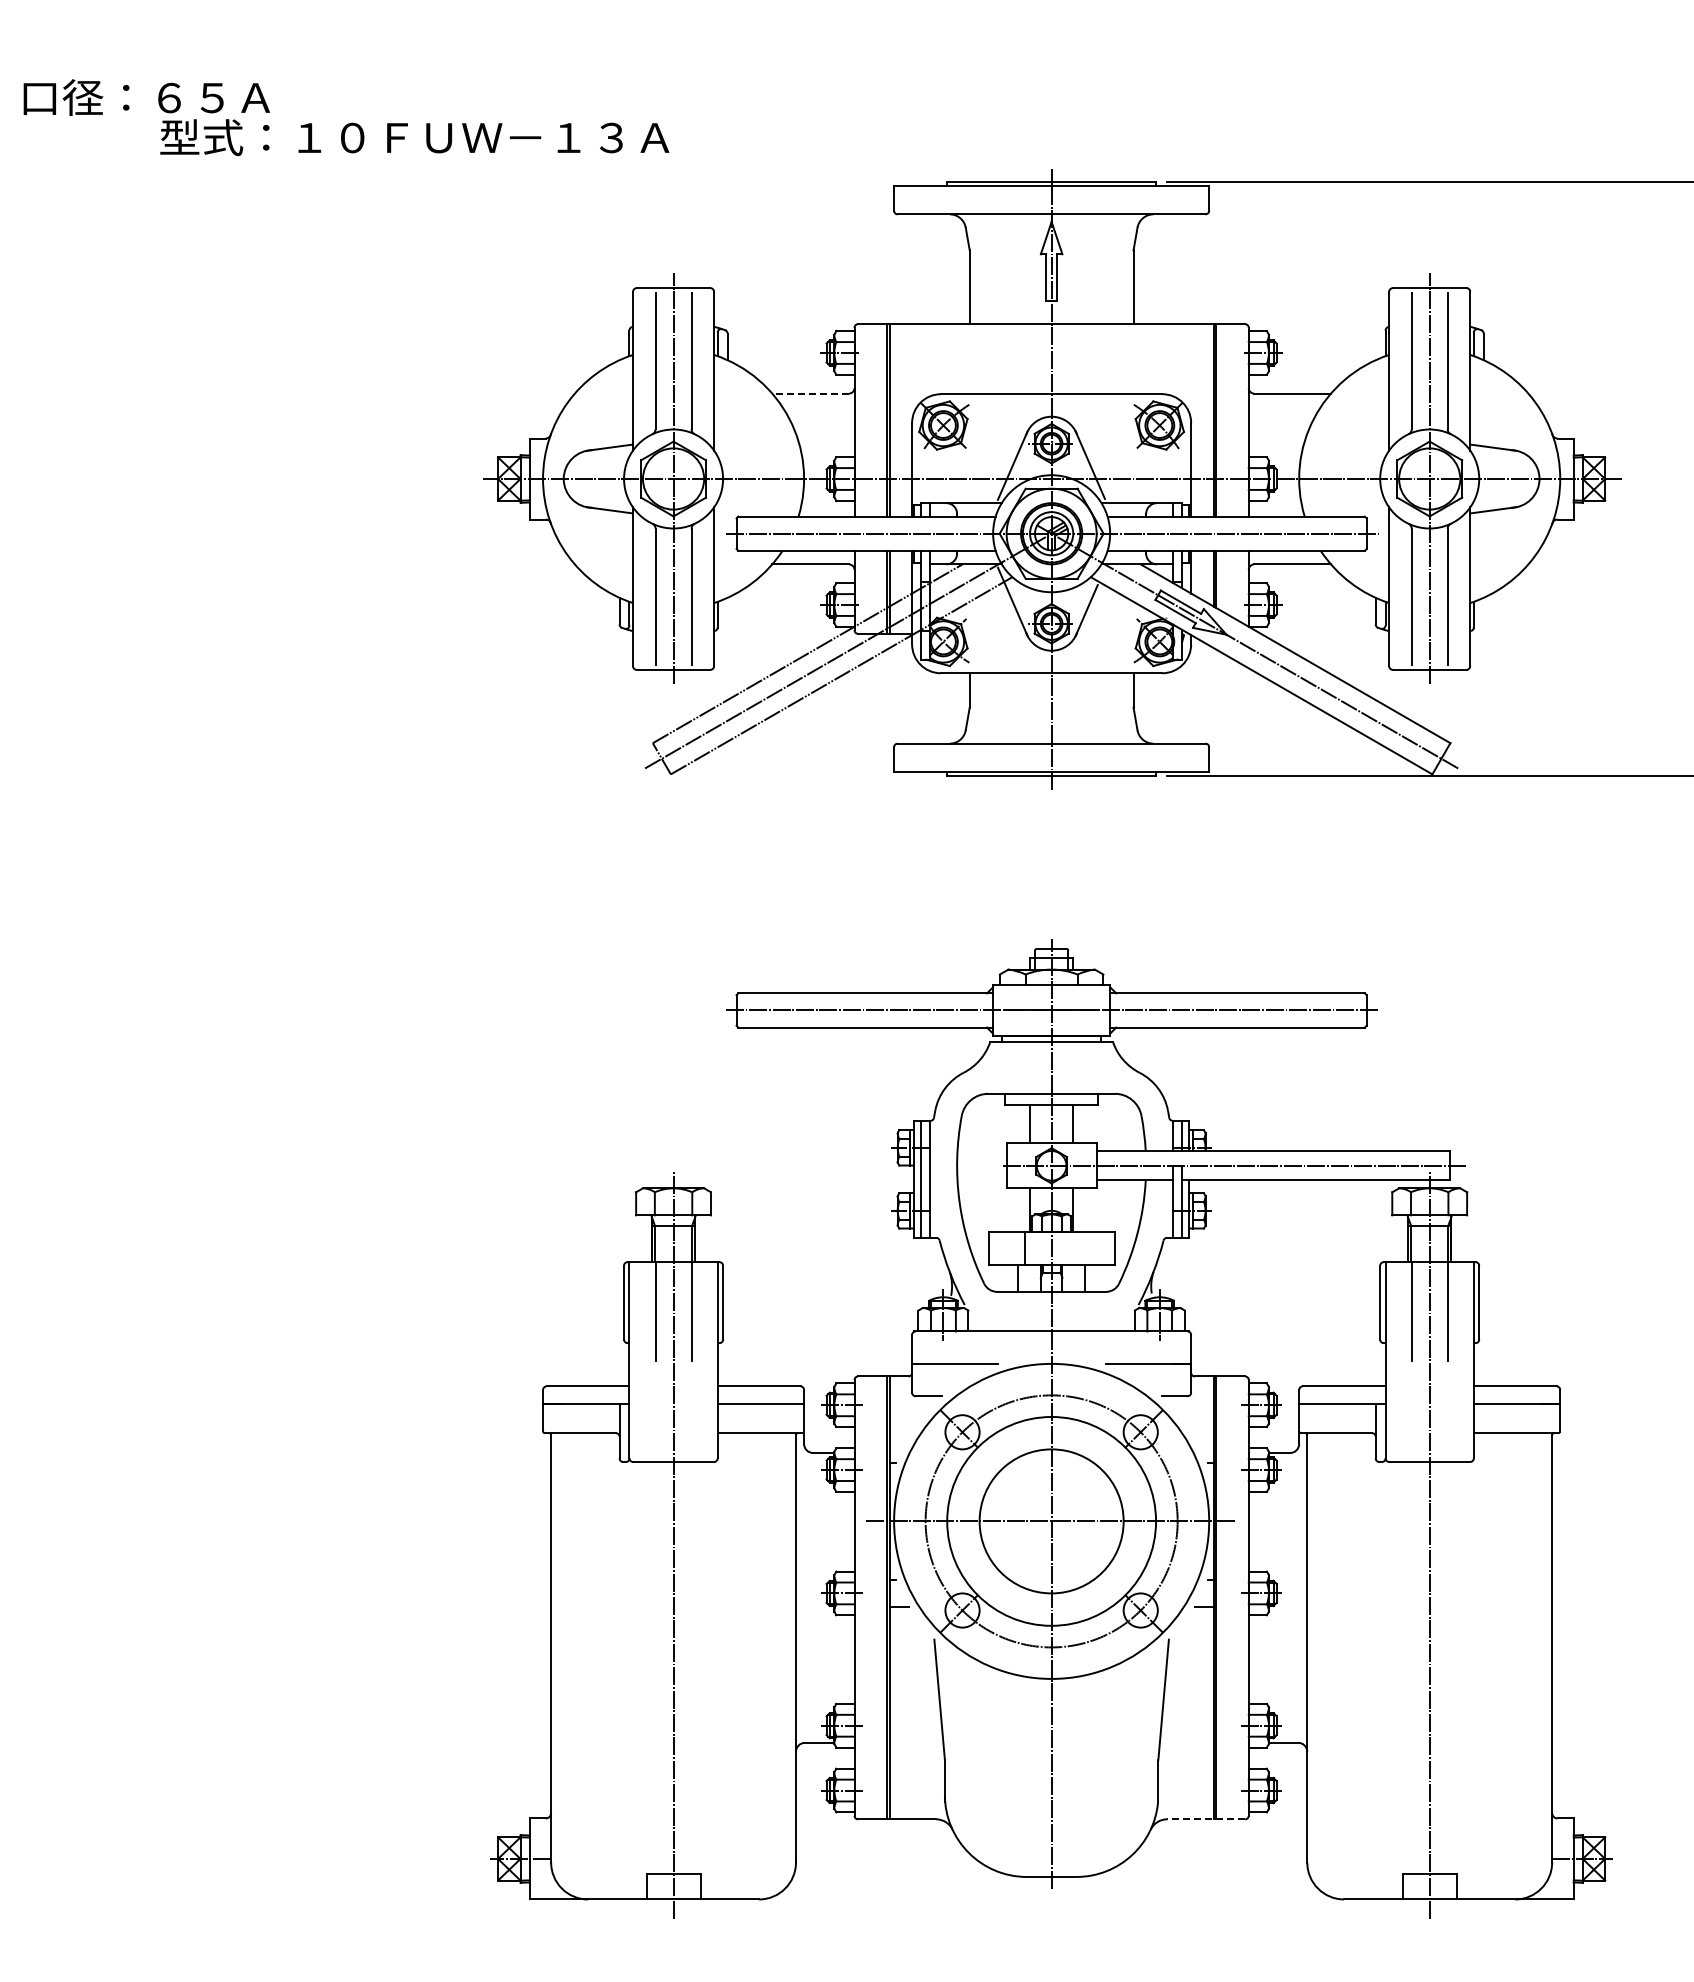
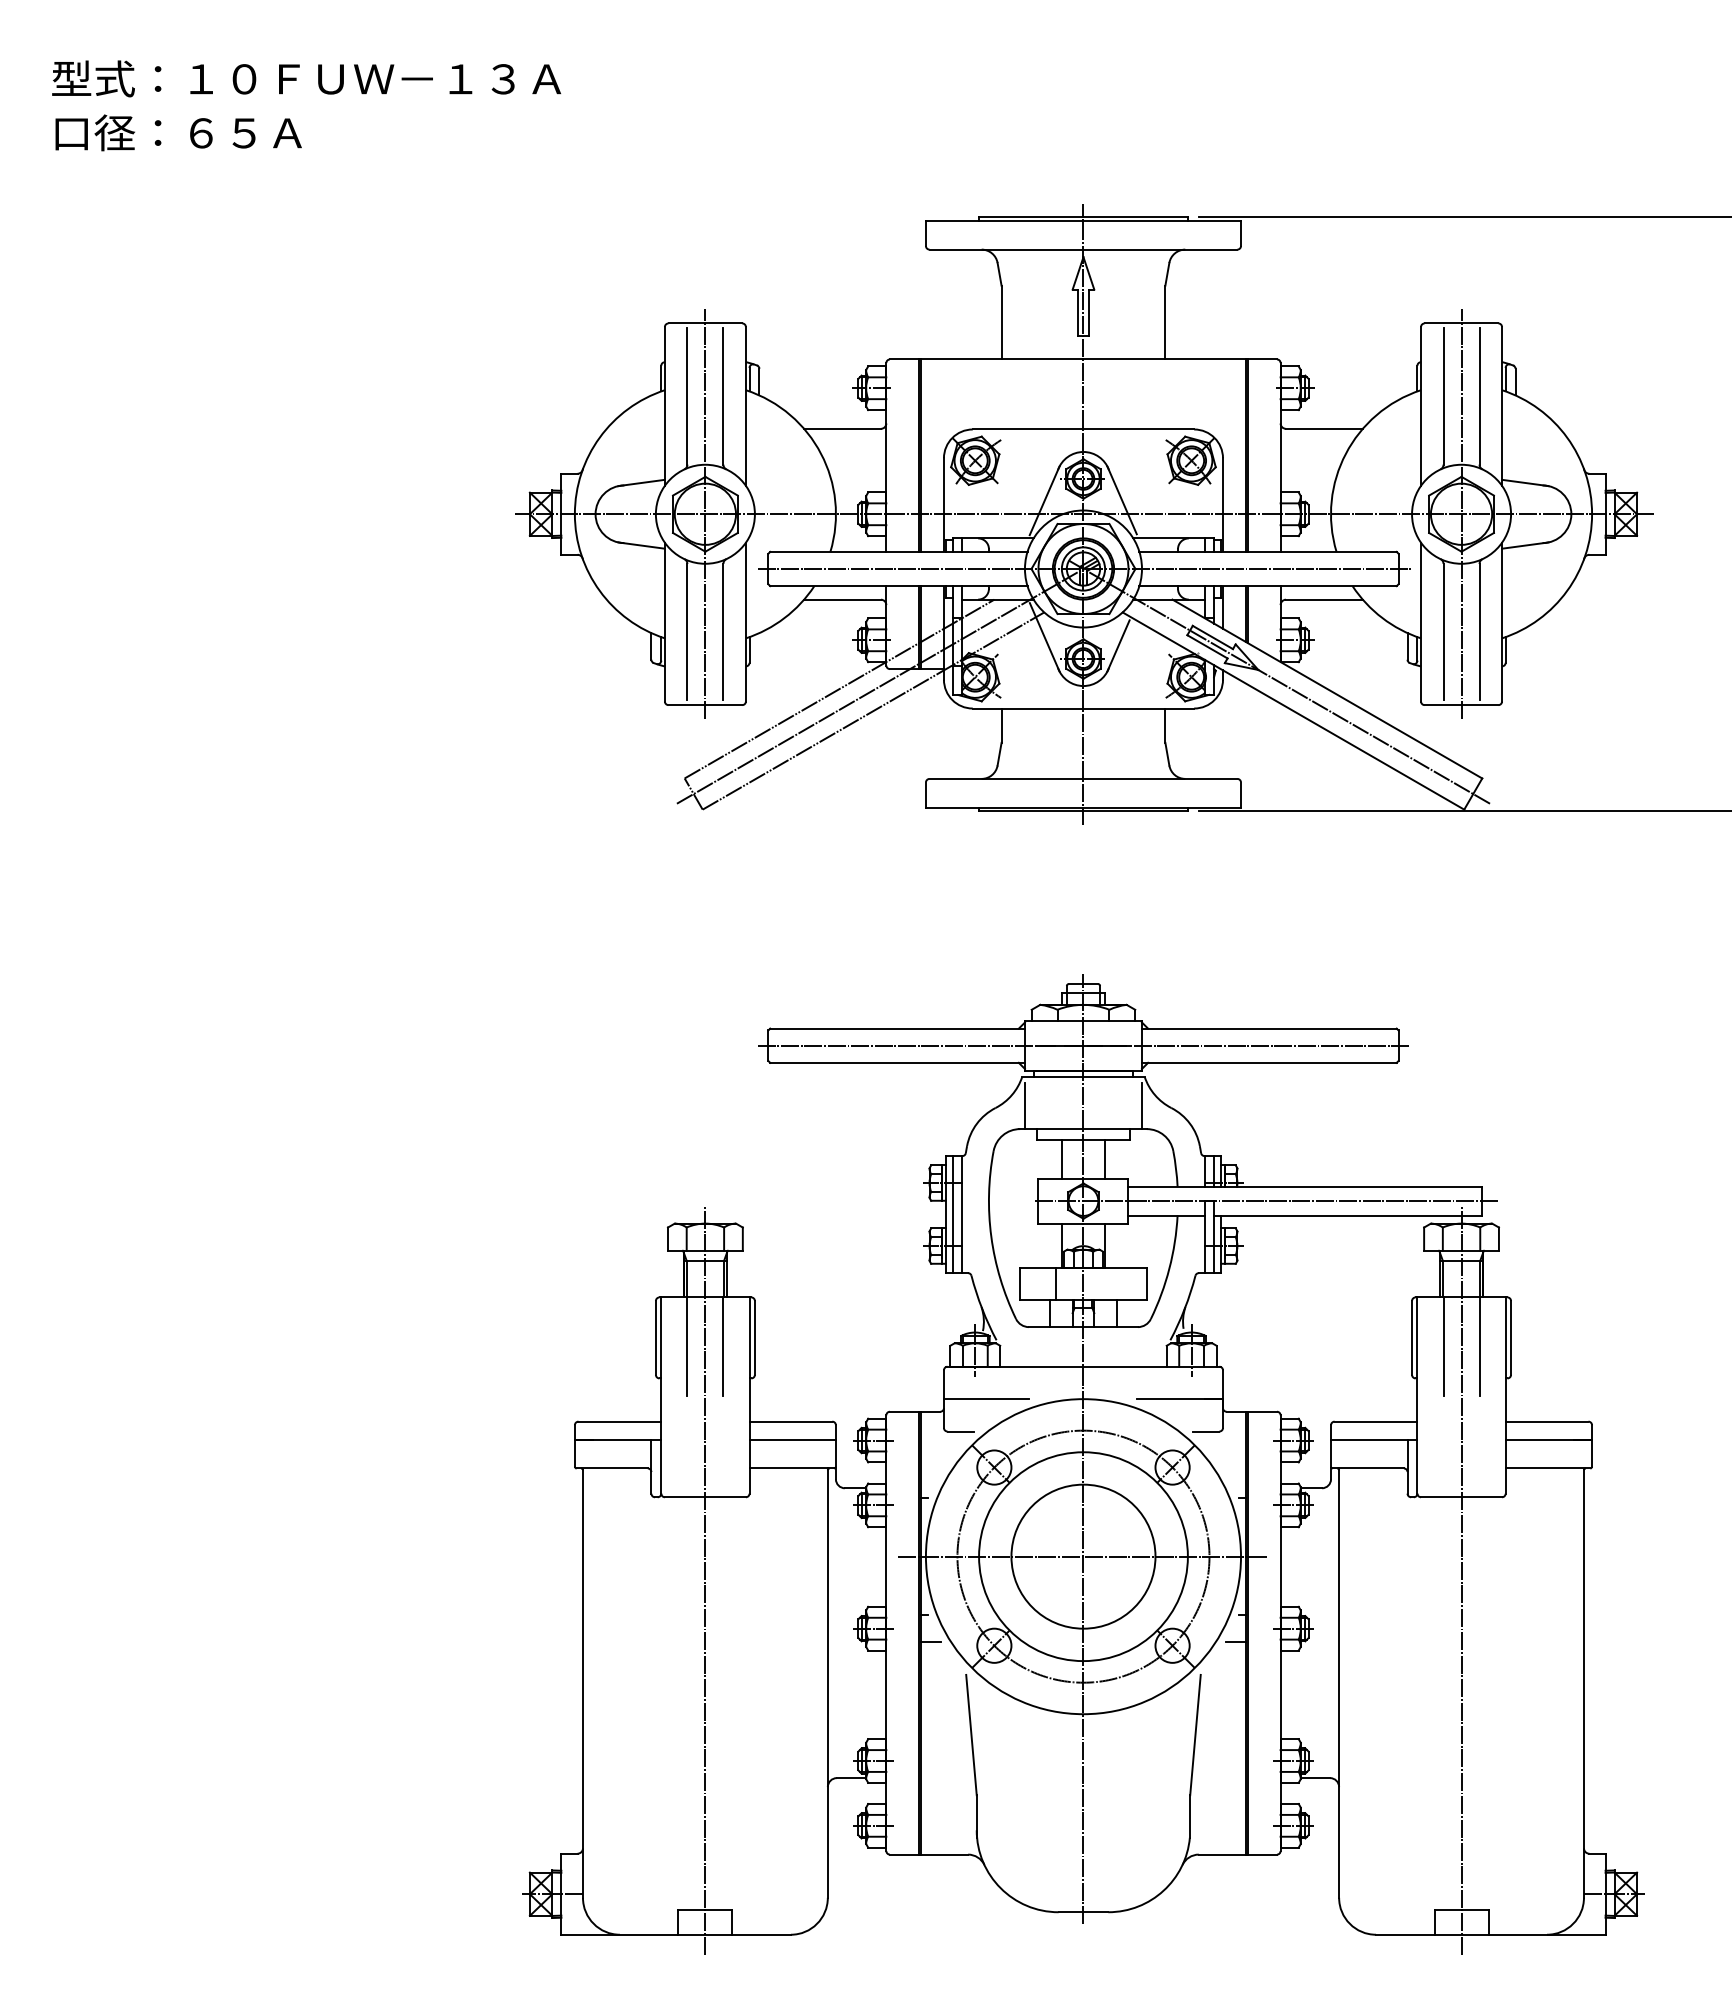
text: (414, 137) -> (306, 78), moved
line: (810, 393) -> (842, 428), dashed -> solid
line: (992, 1071) -> (1024, 1106), added
line: (1109, 1071) -> (1141, 1106), added
line: (1205, 1819) -> (1237, 1854), dashed -> solid

